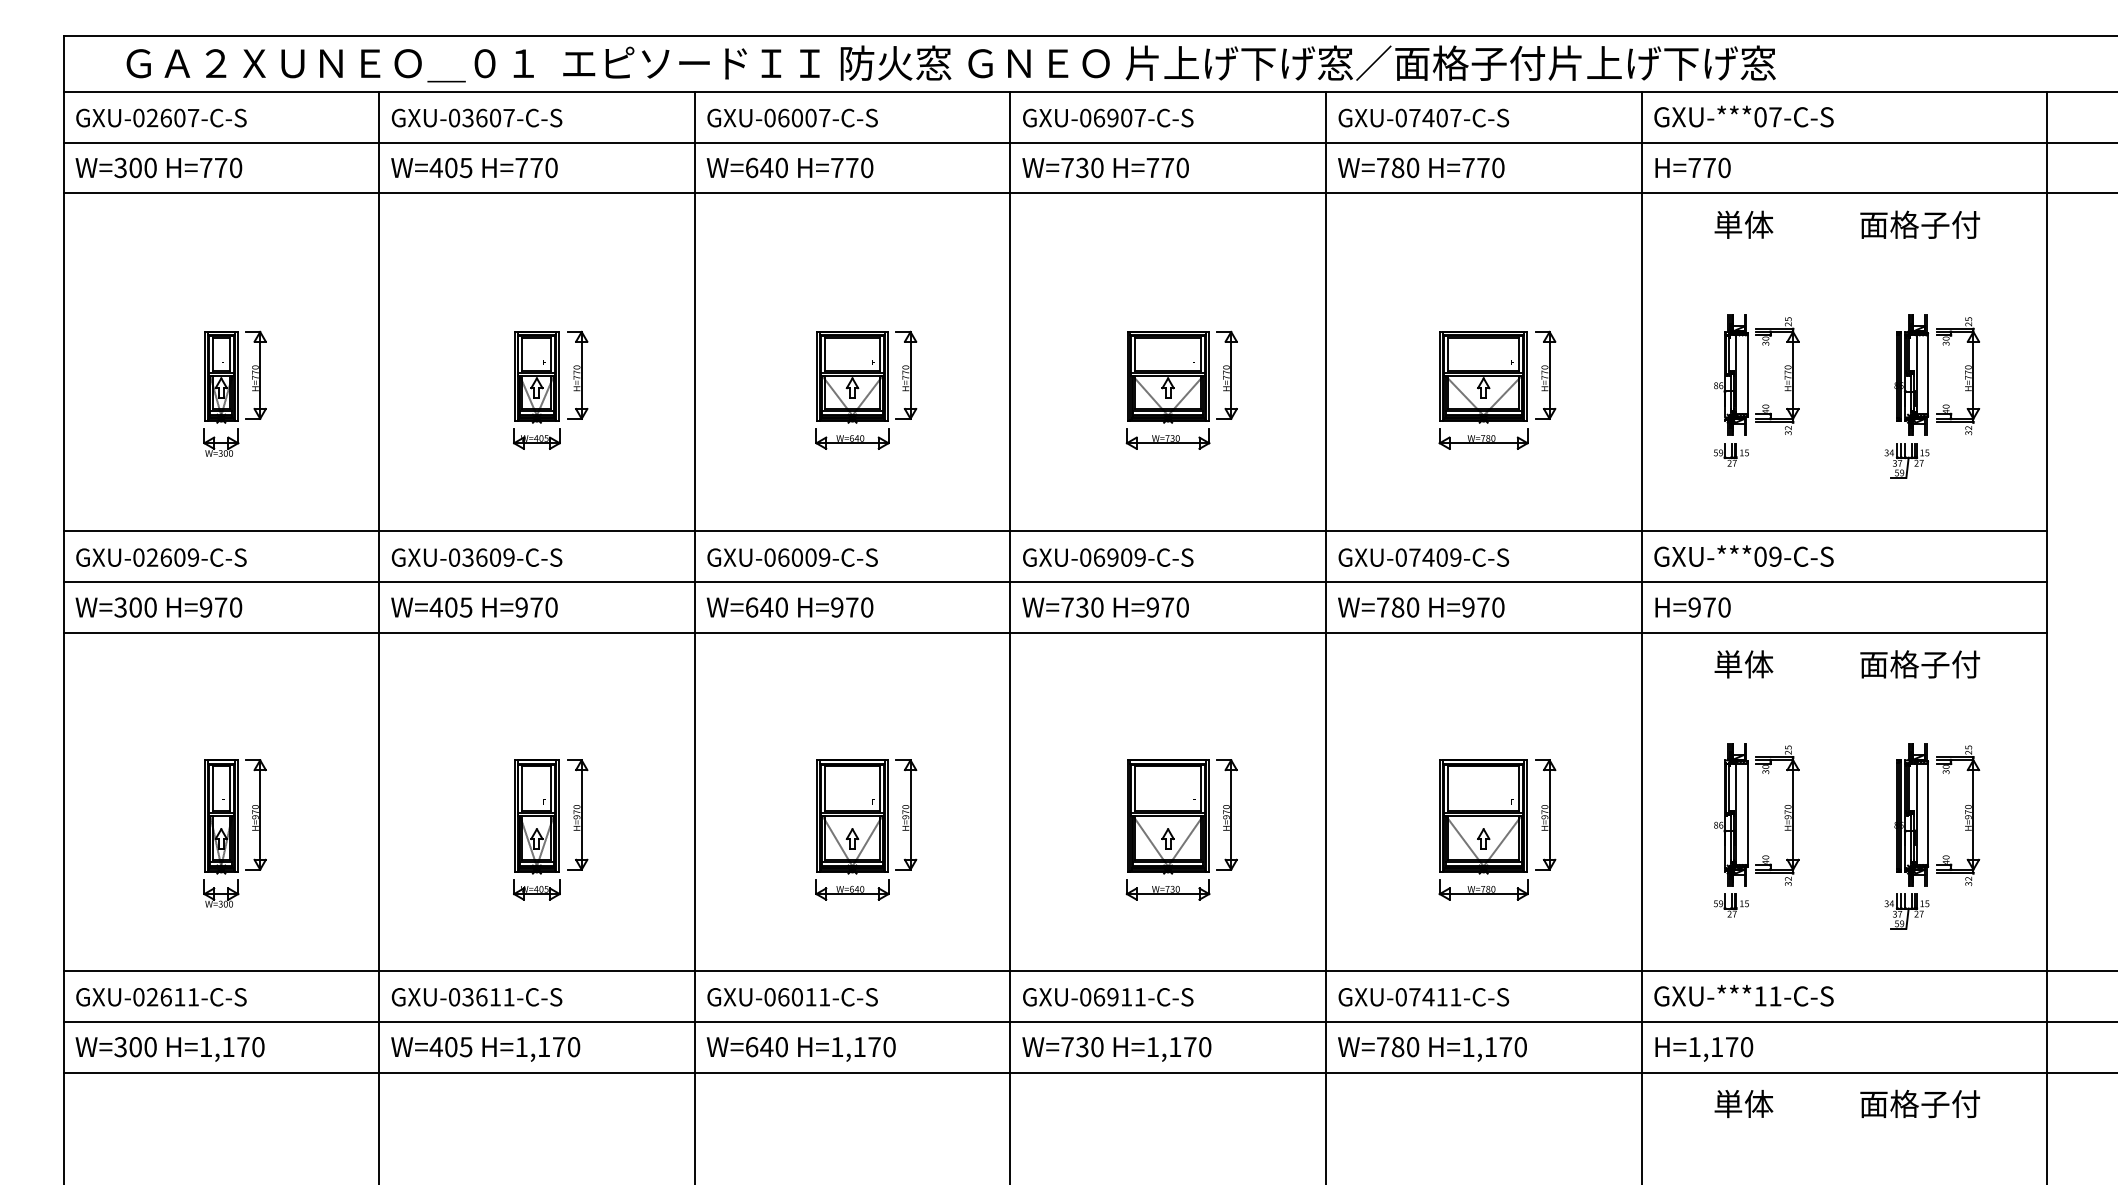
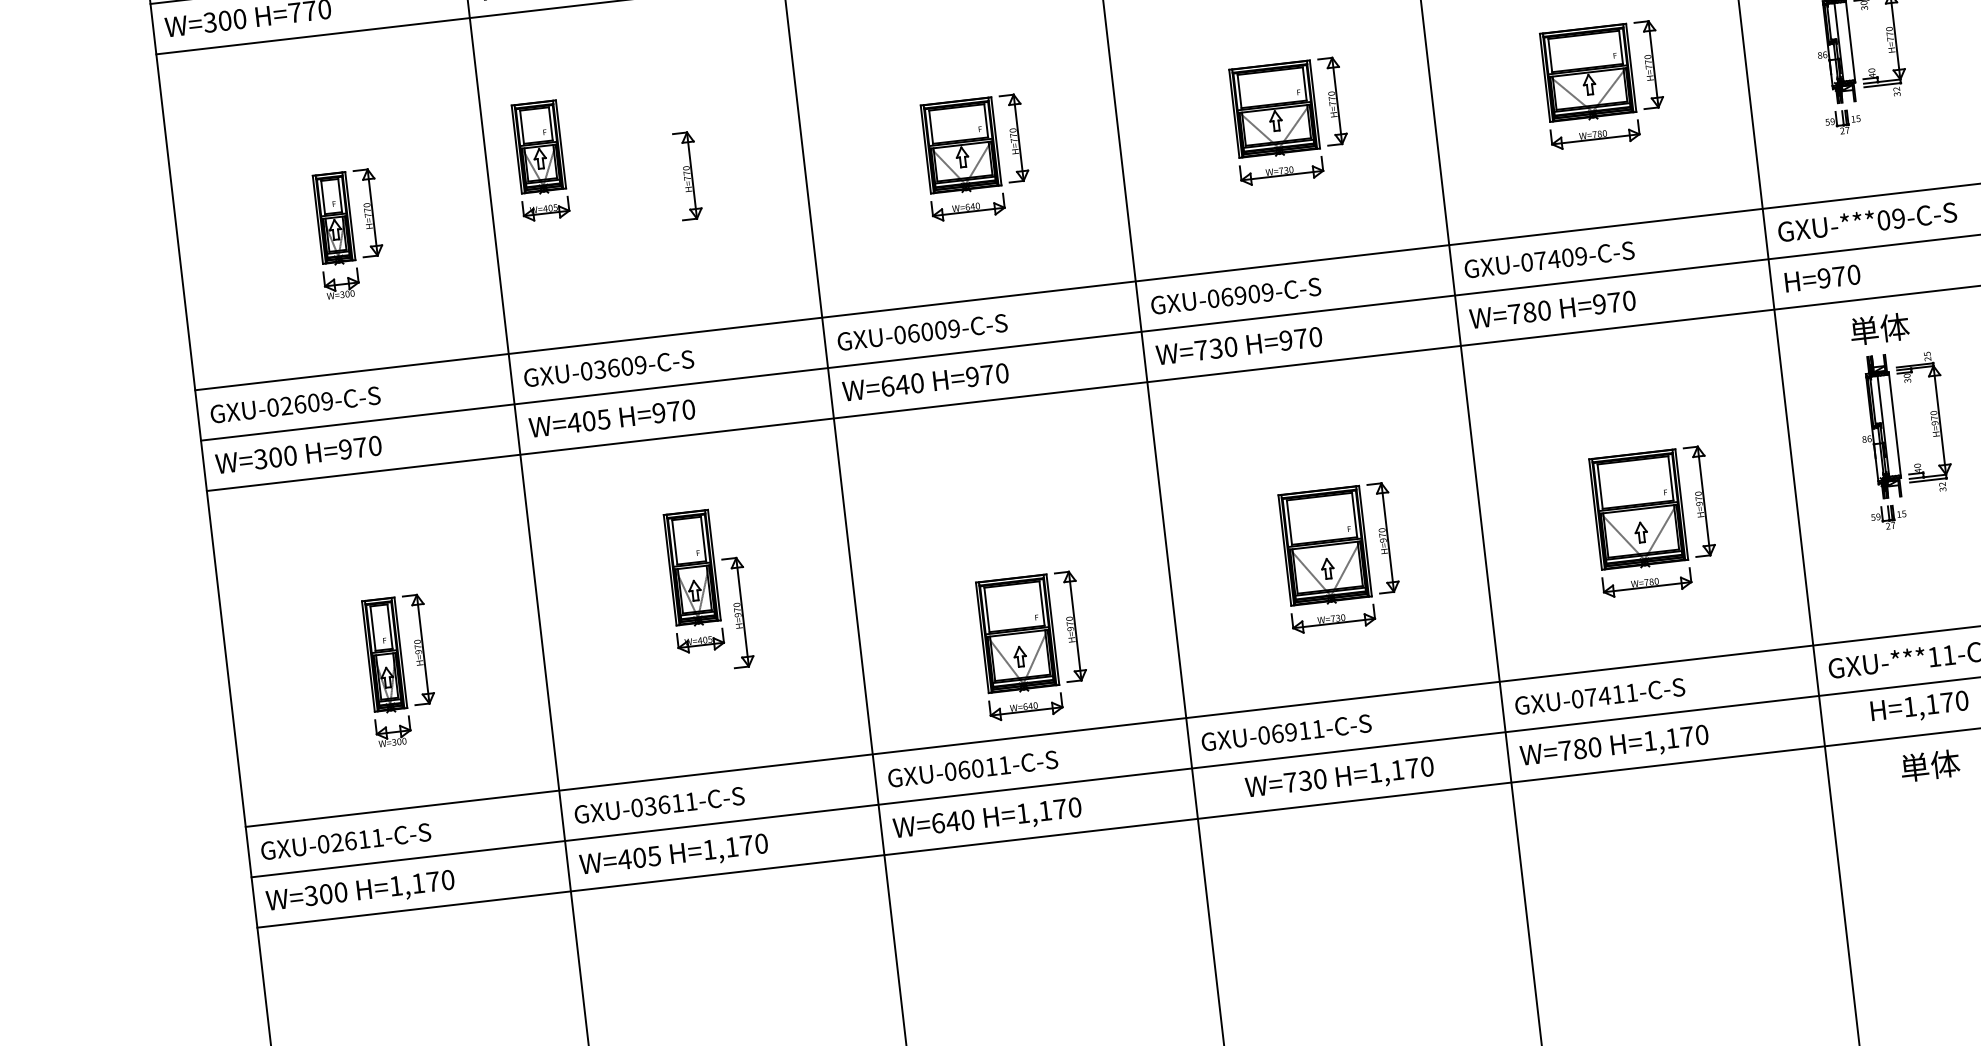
part: (536, 390) -> (540, 161), moved
part: (536, 829) -> (693, 581), moved
part: (866, 829) -> (1033, 645), moved
part: (1748, 830) -> (1897, 440), moved
text: (1116, 1049) -> (1339, 779), moved
text: (1704, 1049) -> (1920, 708), moved

